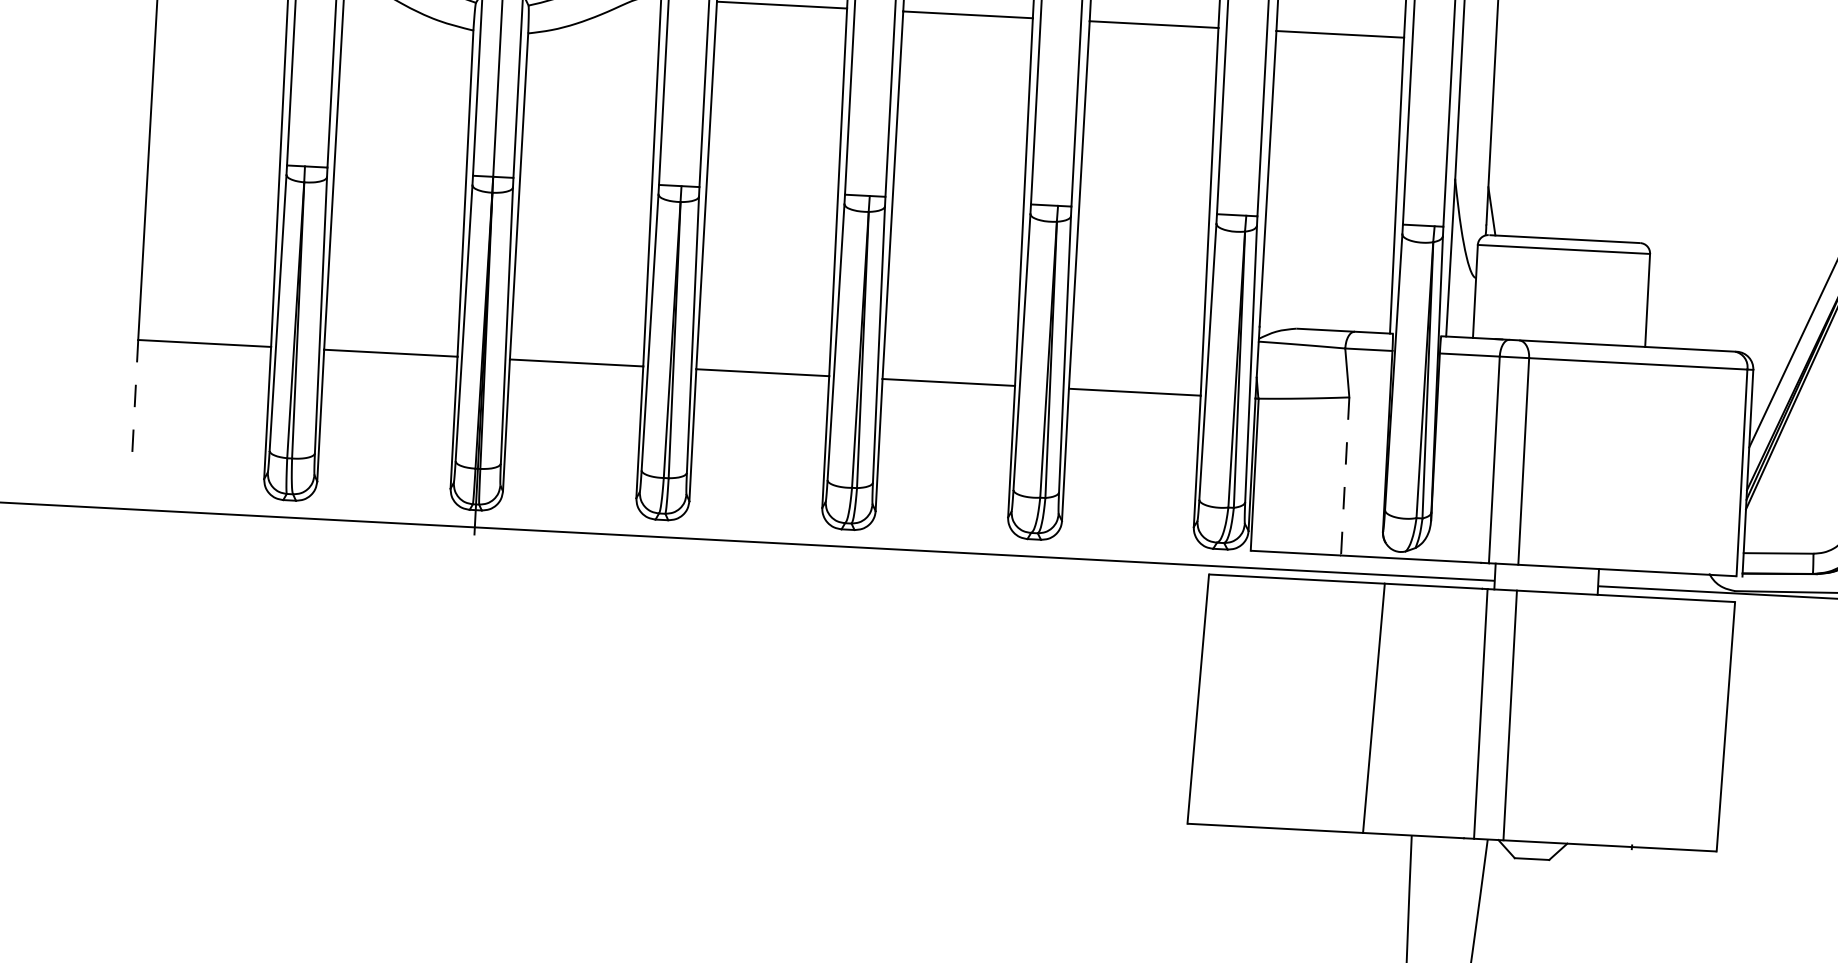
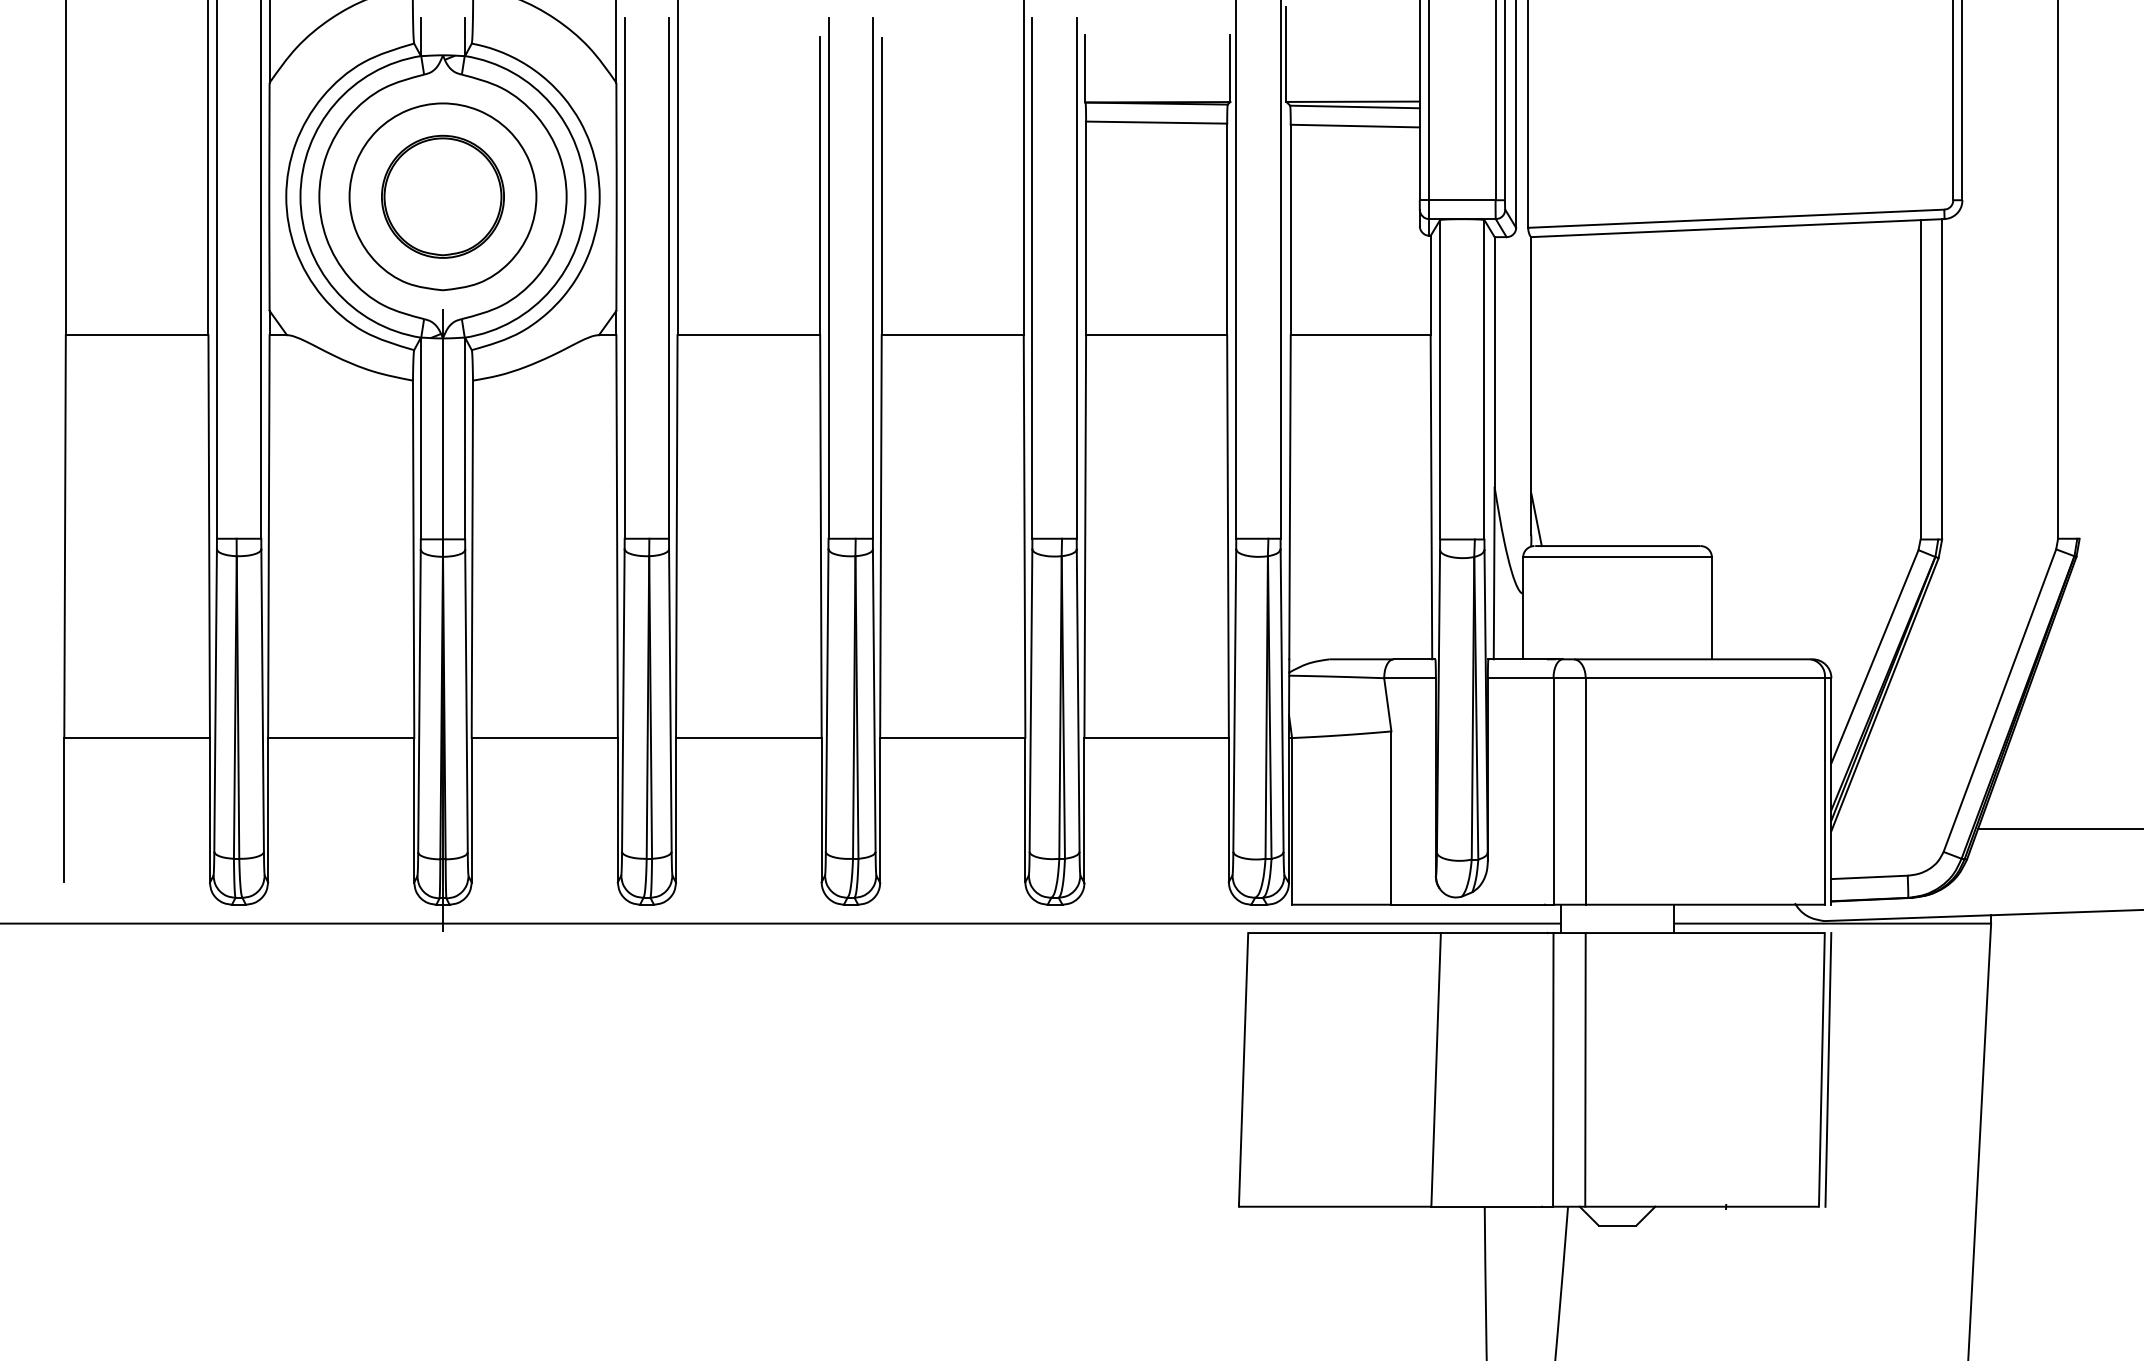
line: (134, 406) -> (64, 810), dashed -> solid
line: (1345, 476) -> (1391, 818), dashed -> solid
line: (1731, 726) -> (1828, 1069), added

